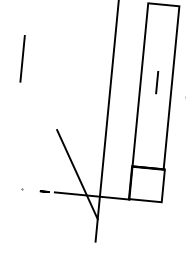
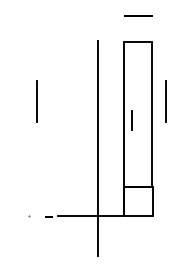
line: (21, 58) -> (36, 101), moved
line: (157, 82) -> (131, 120), moved
line: (76, 174) -> (75, 198), removed

